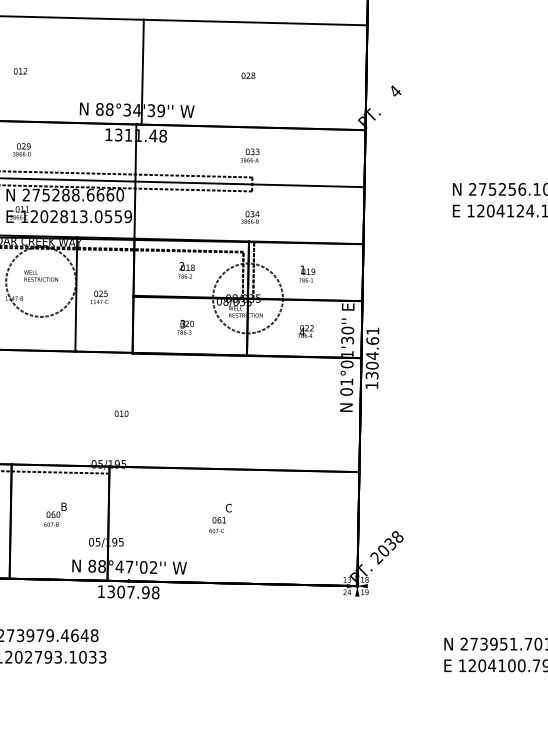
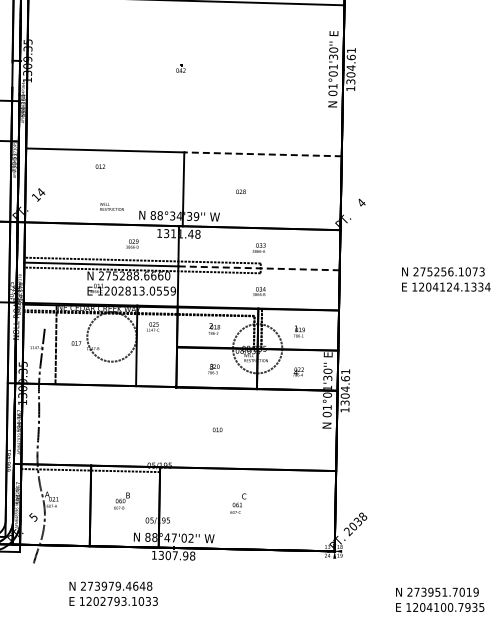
line: (256, 22) -> (263, 154), solid -> dashed
text: (20, 71) -> (100, 166), moved
text: (247, 75) -> (240, 191), moved
text: (22, 149) -> (132, 243), moved
line: (250, 184) -> (259, 268), solid -> dashed
text: (40, 275) -> (111, 206), moved
text: (98, 296) -> (152, 326), moved
text: (121, 413) -> (217, 429), moved

